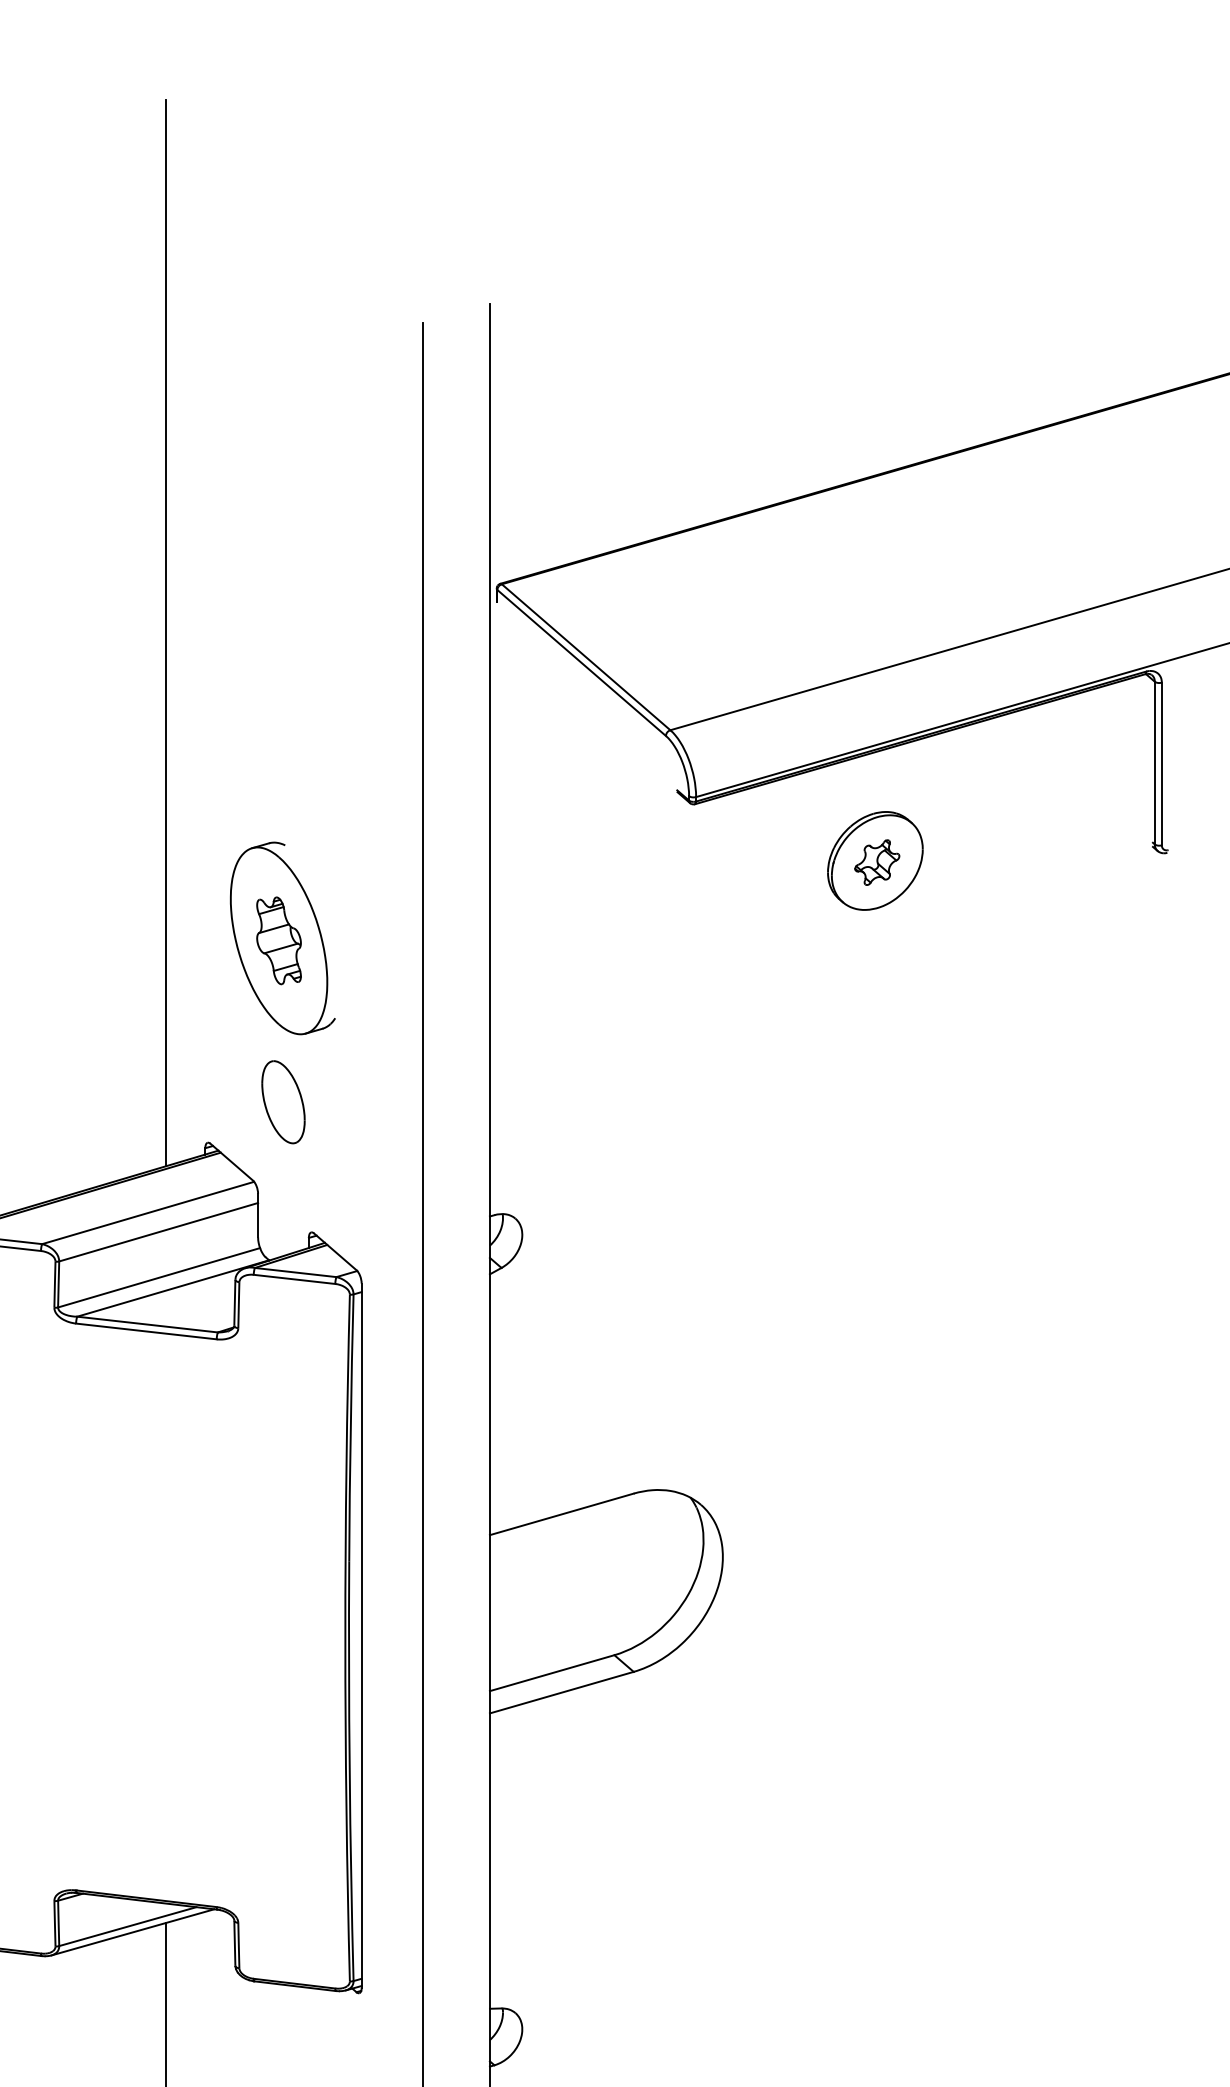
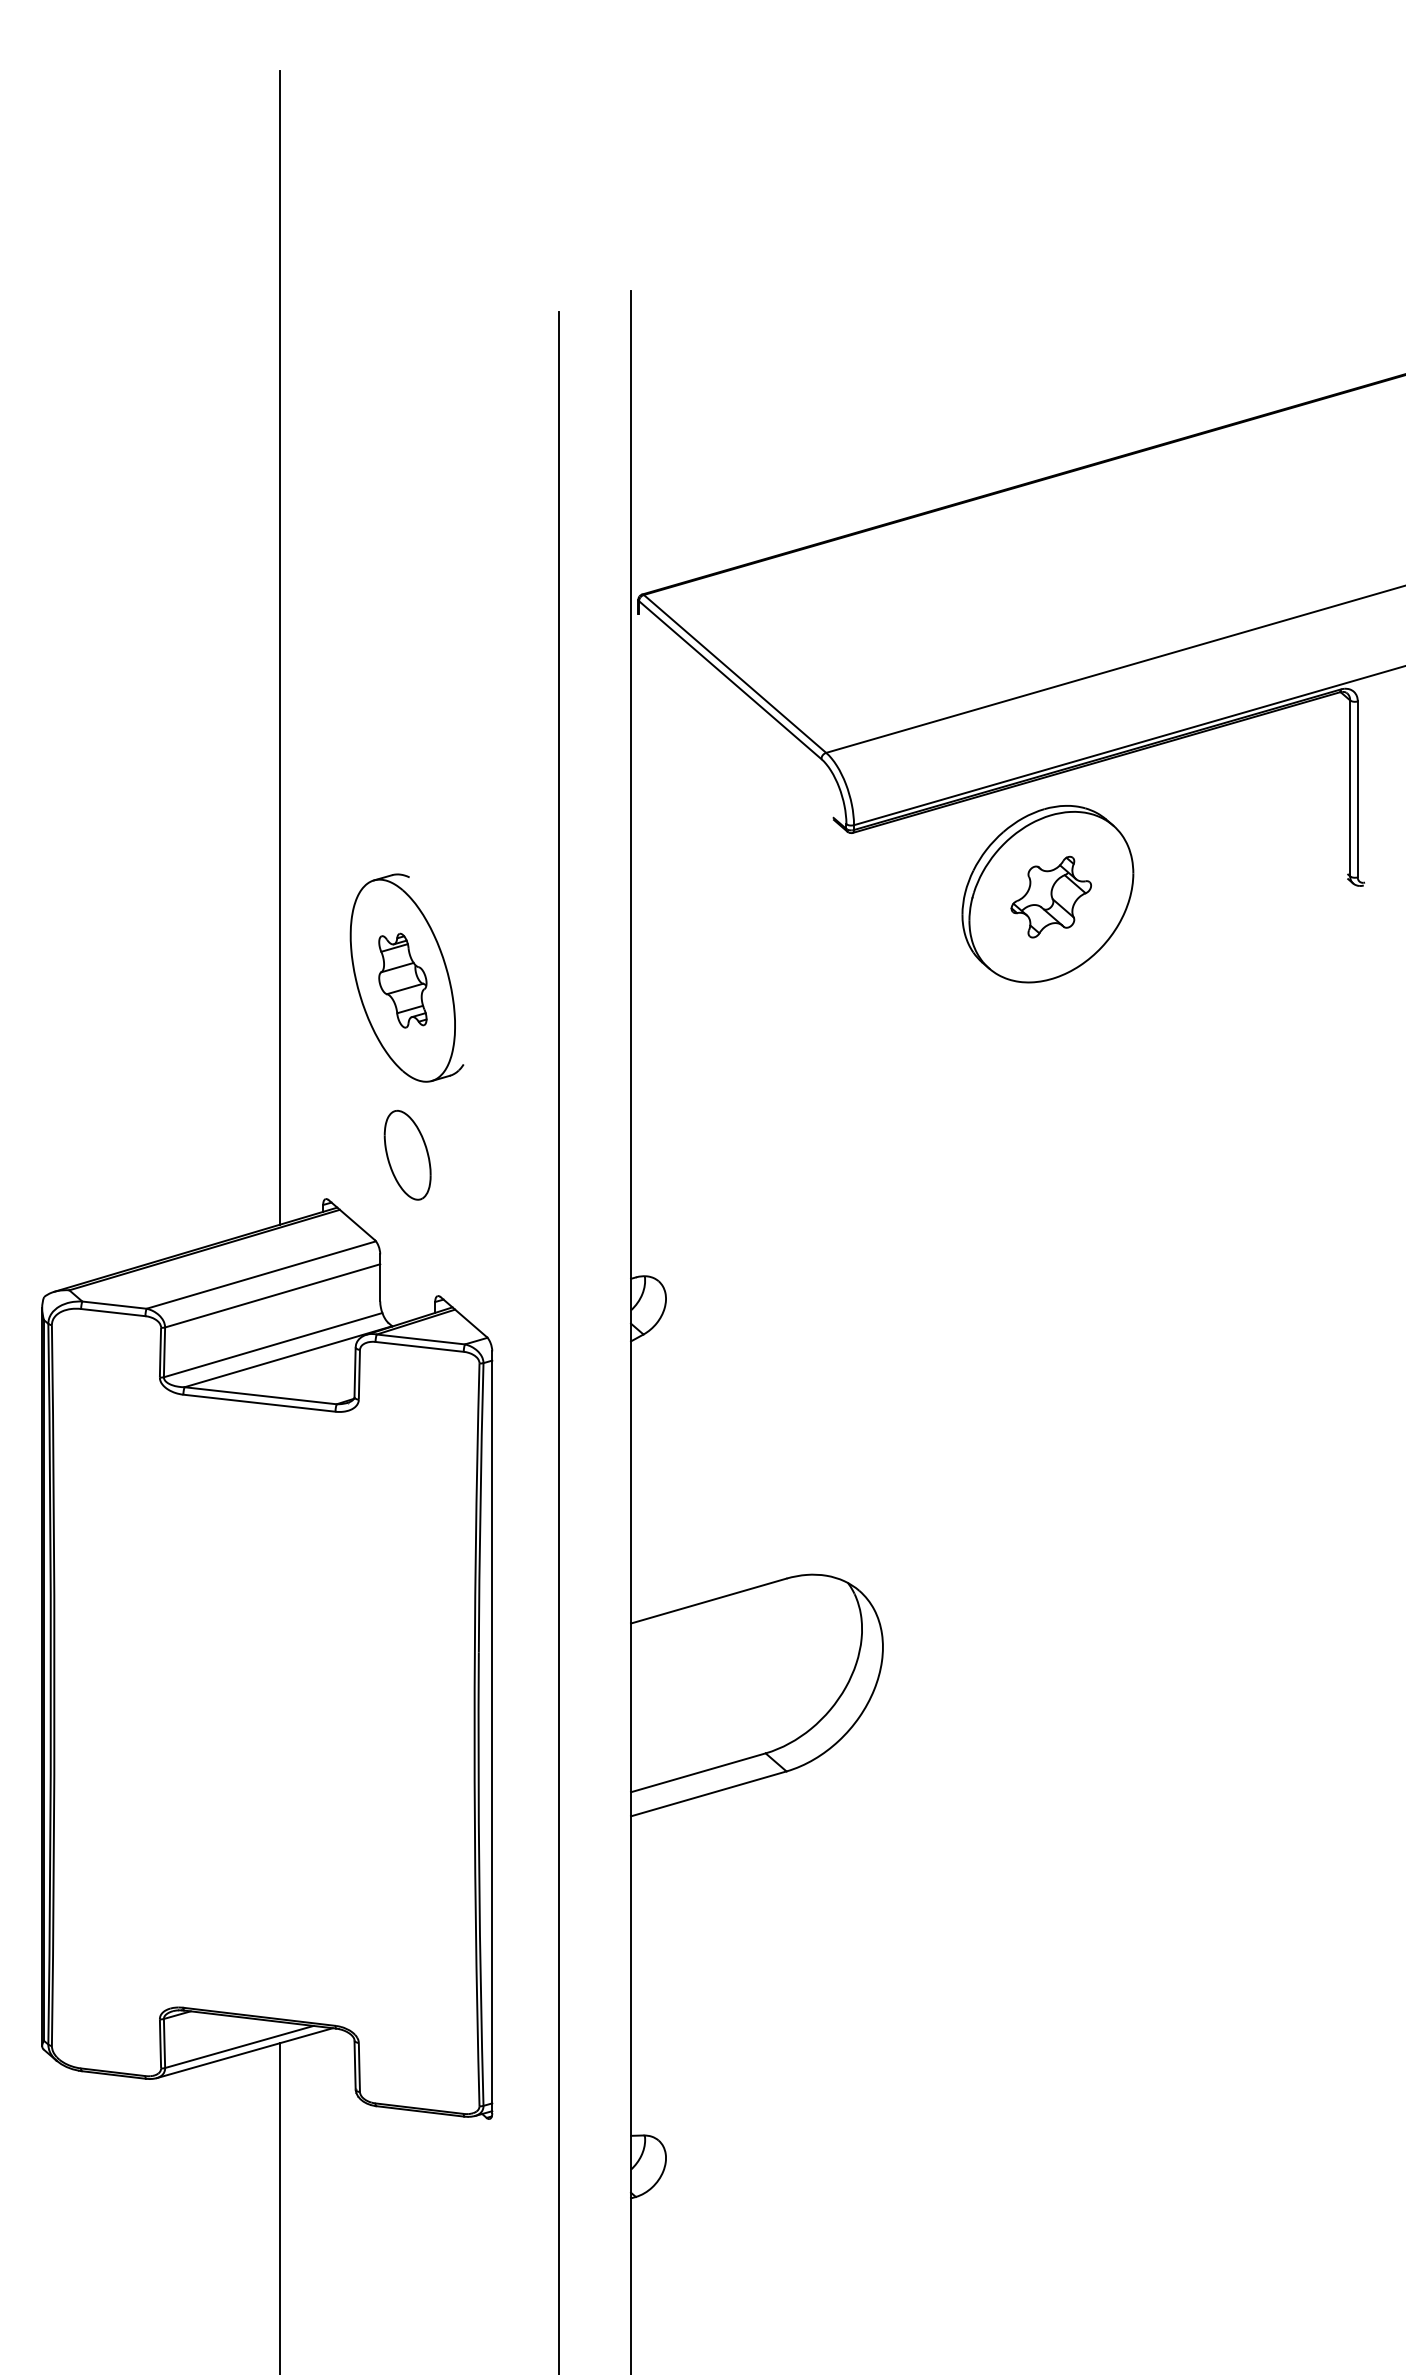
part: (874, 861) -> (1047, 894), size x1.67

